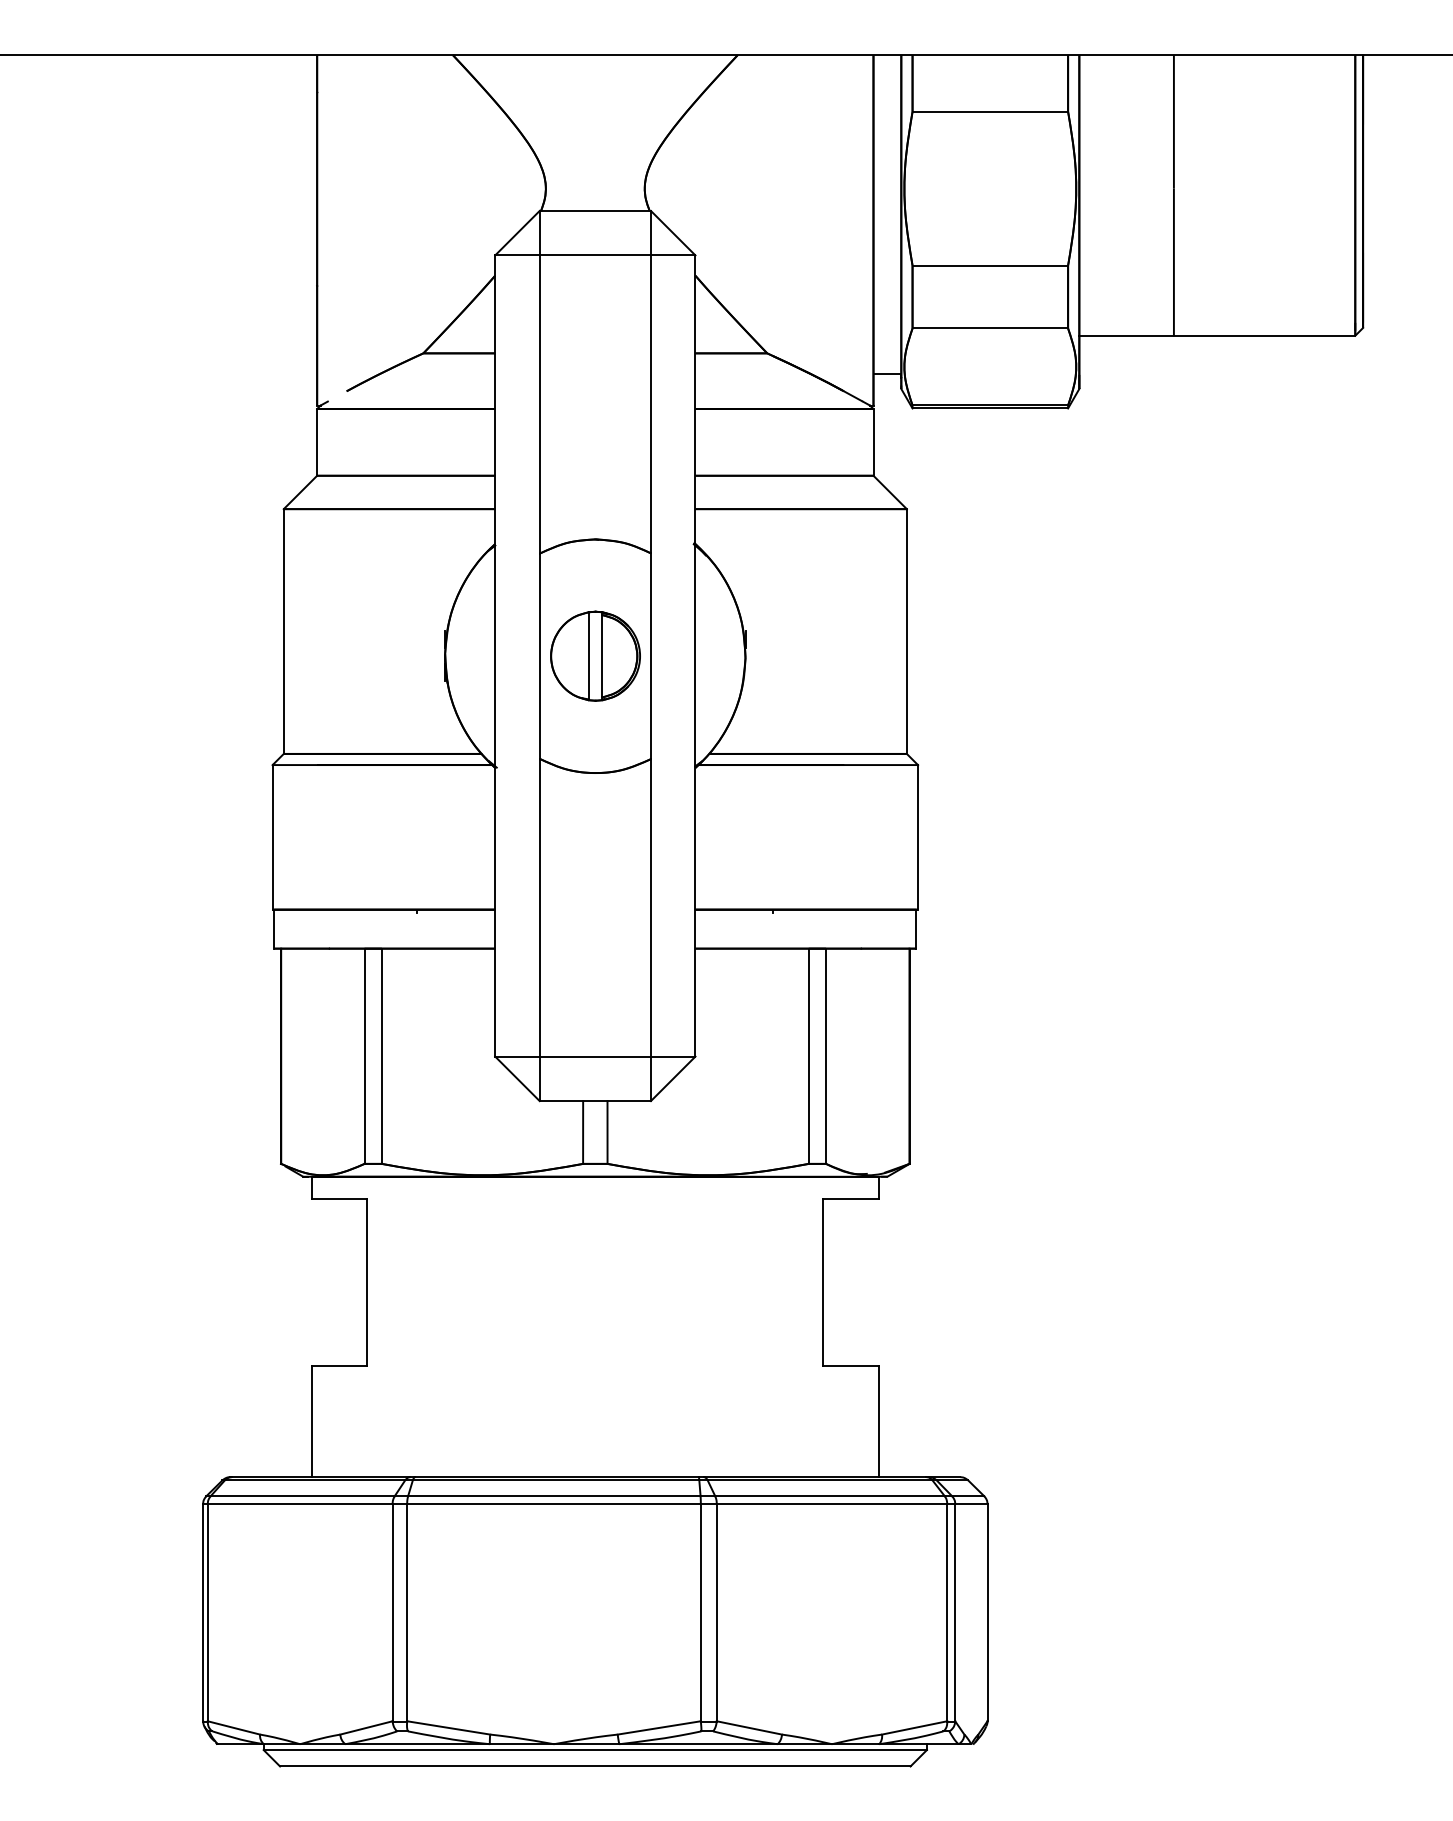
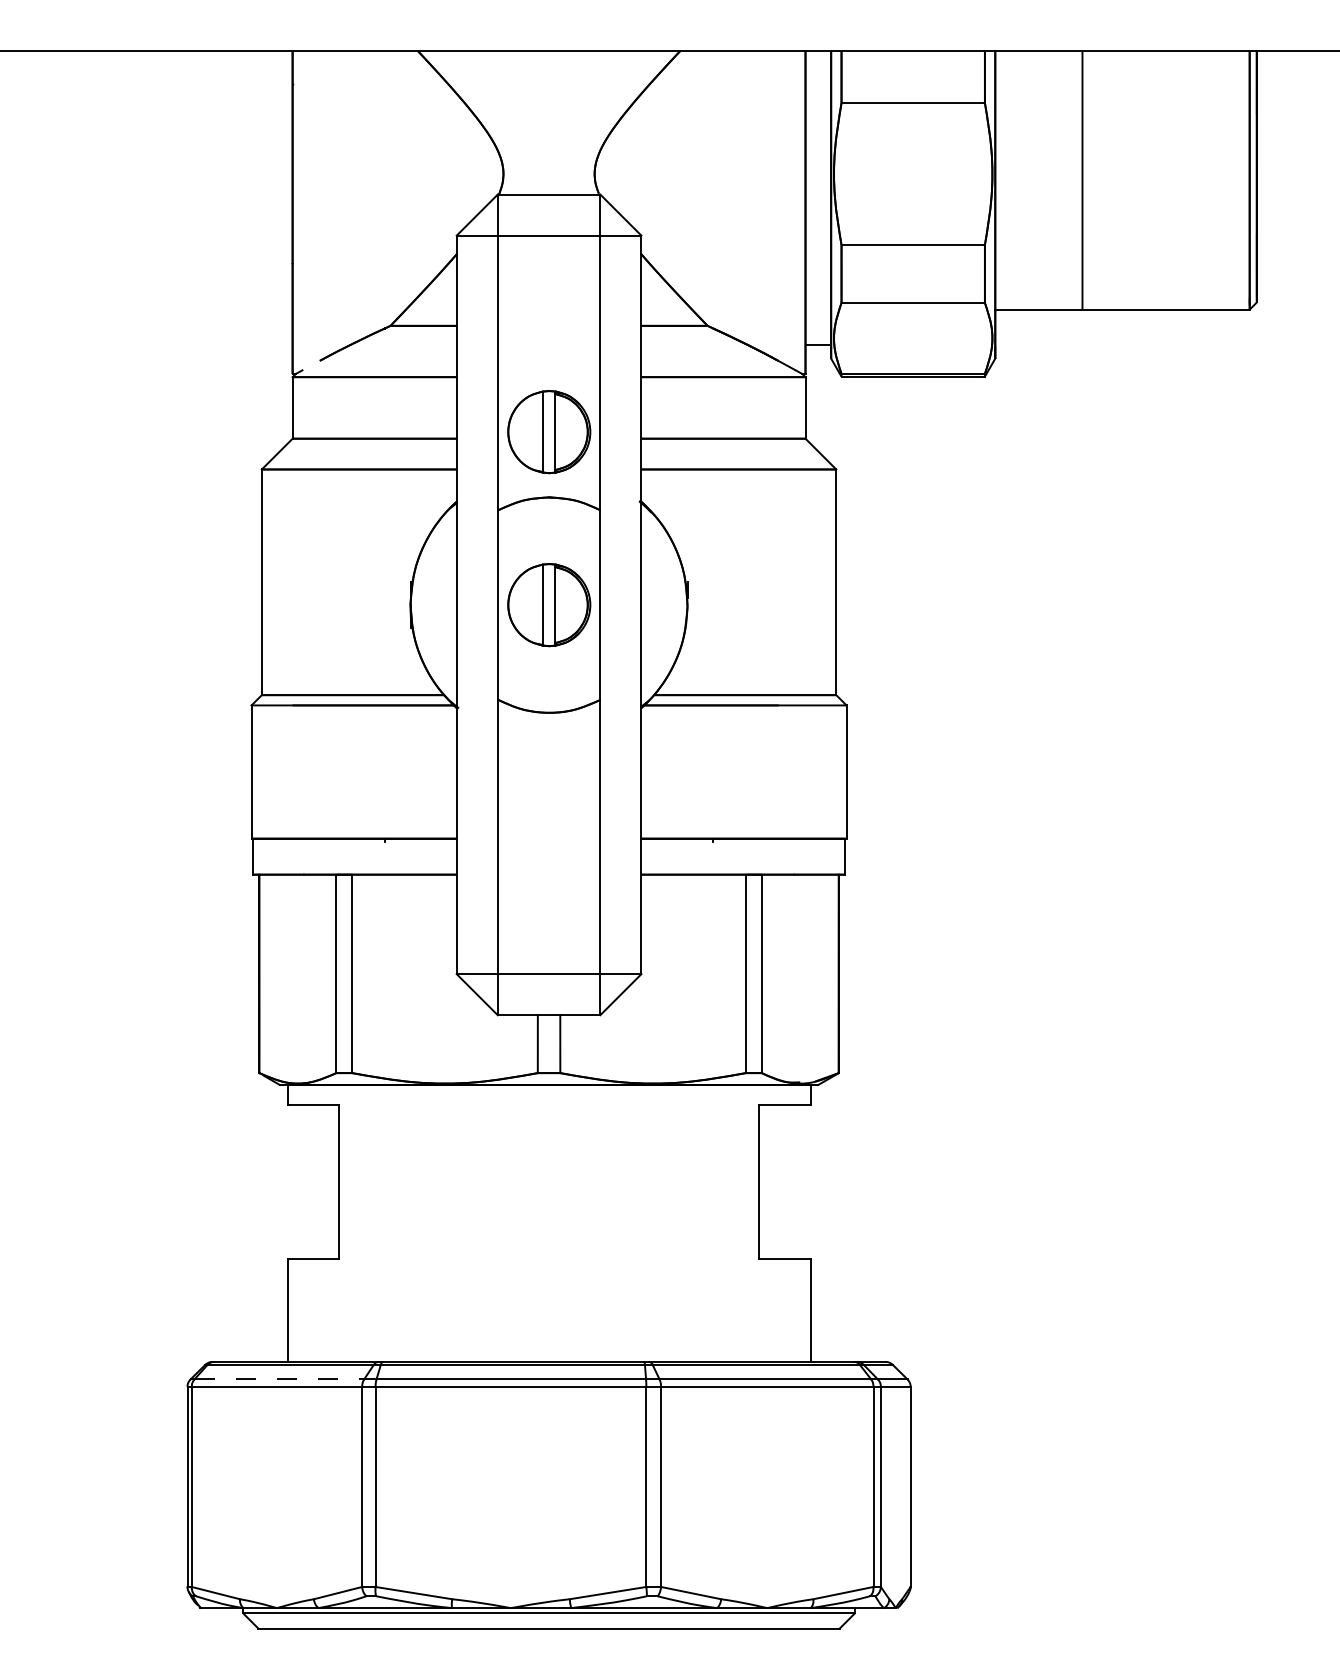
part: (595, 469) -> (549, 432), added
line: (302, 1496) -> (279, 1379), solid -> dashed

